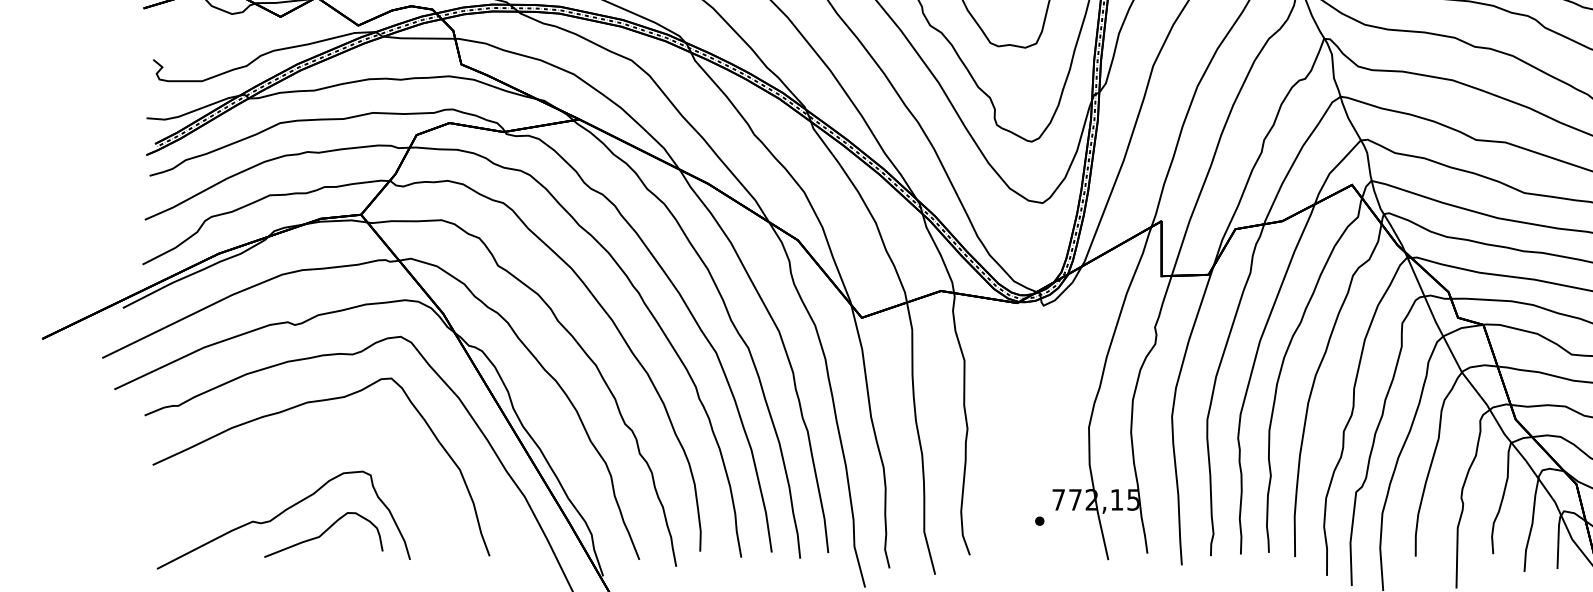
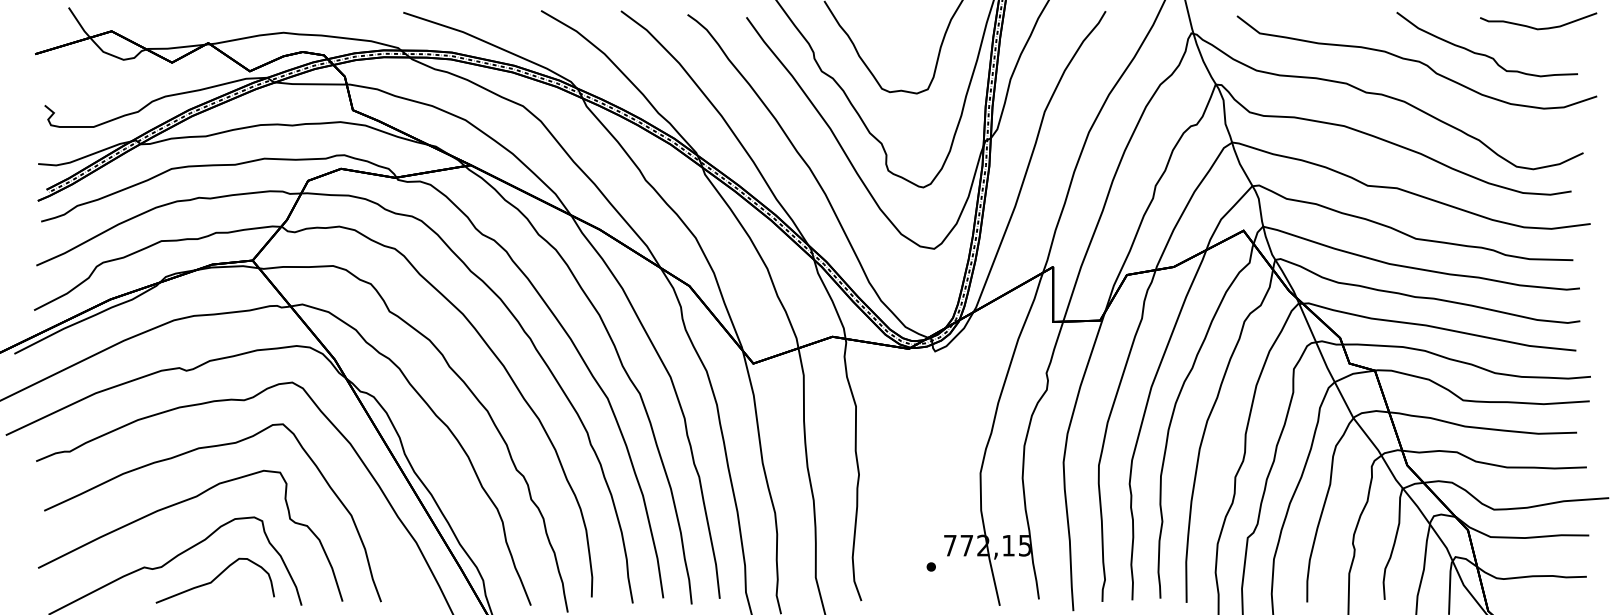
curve: (286, 458) -> (178, 504), added

